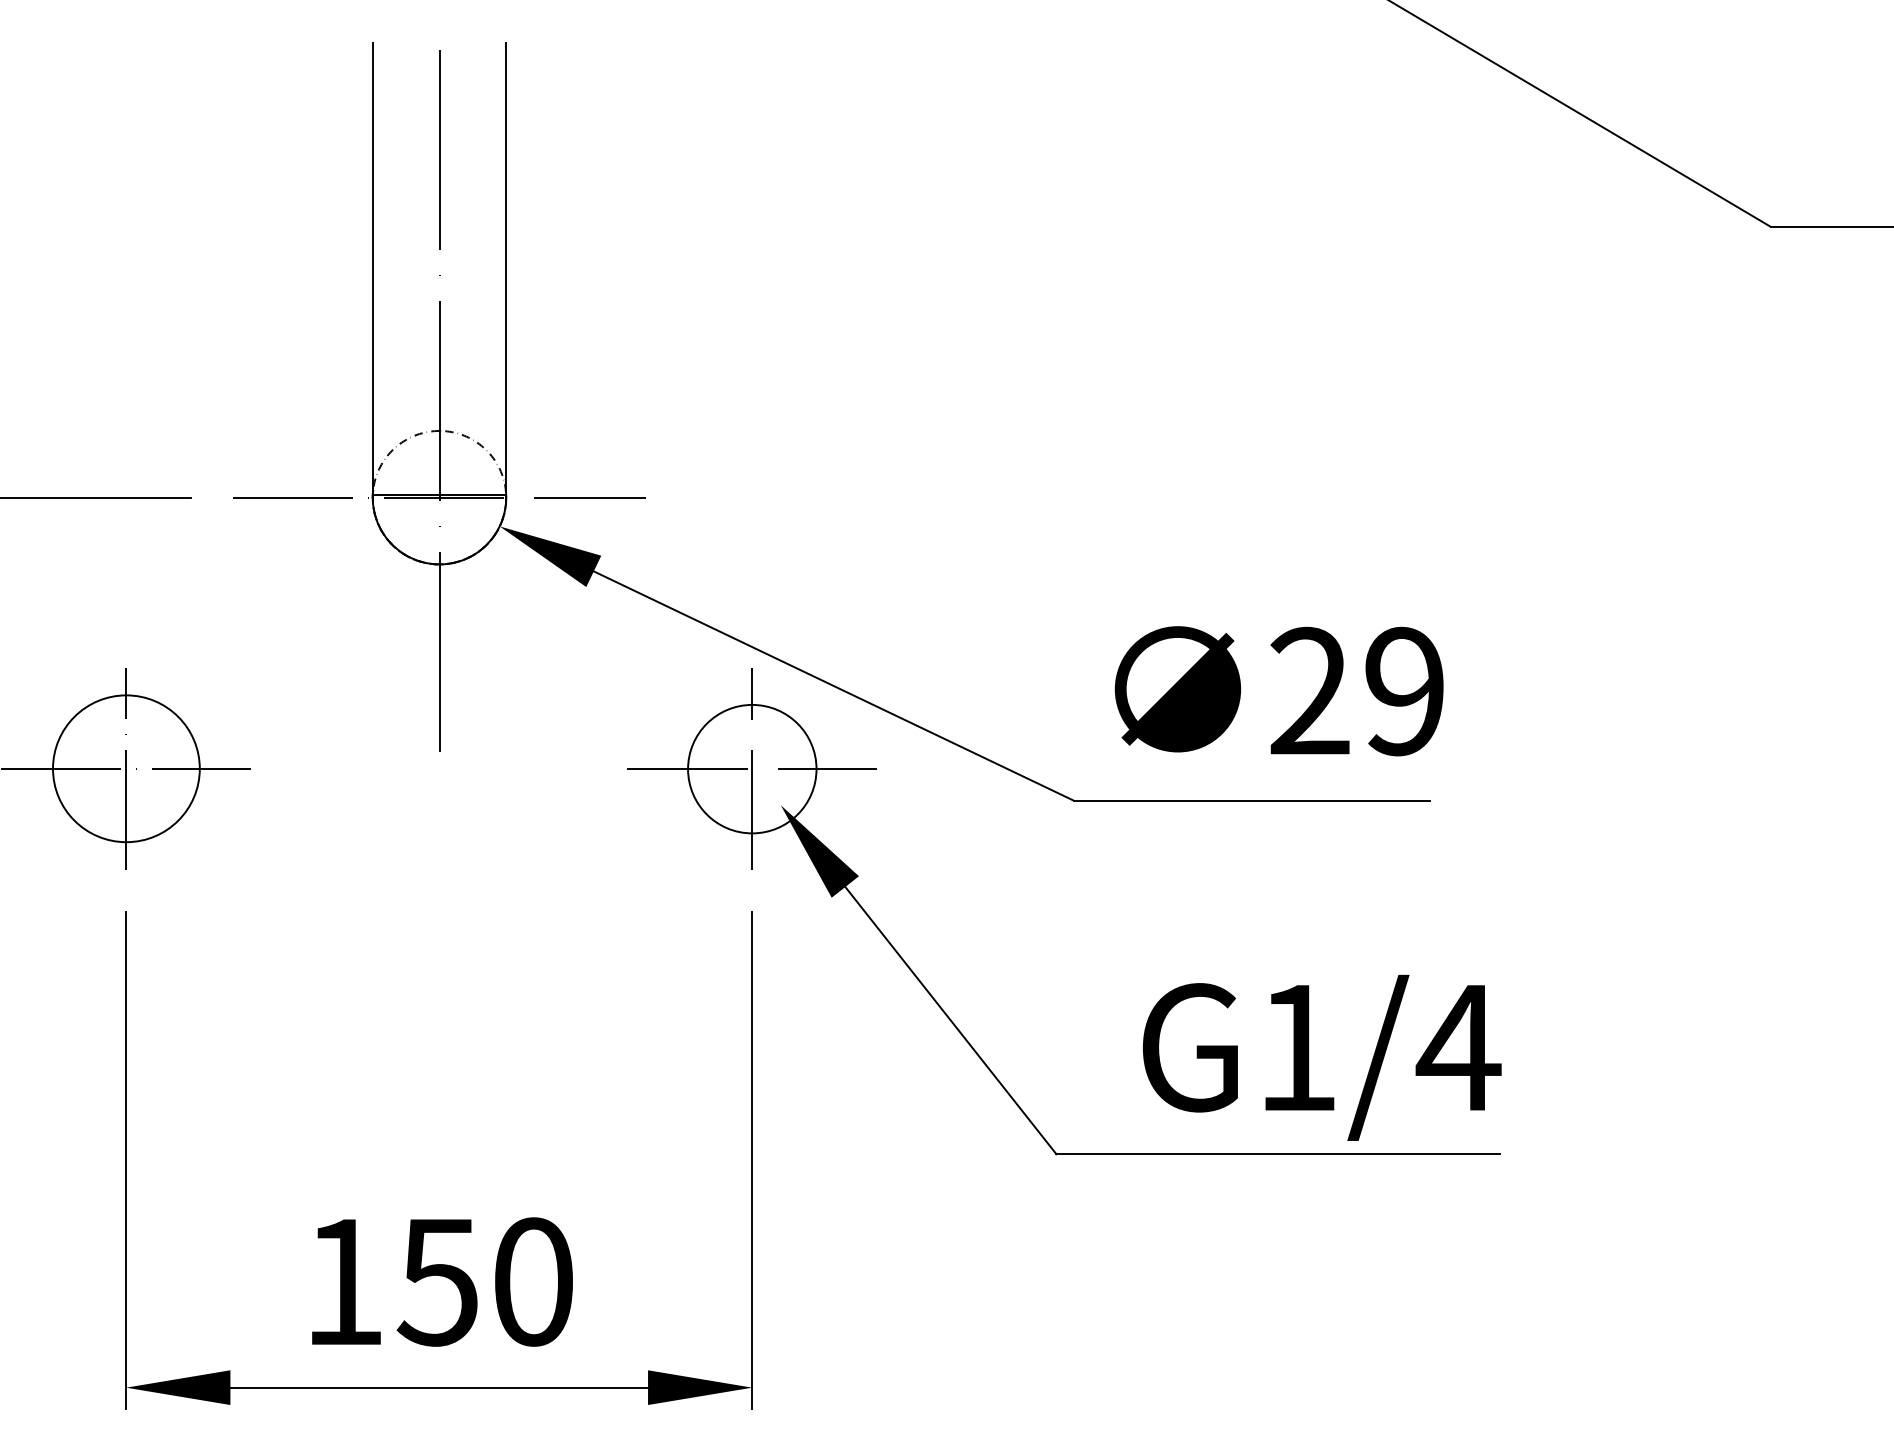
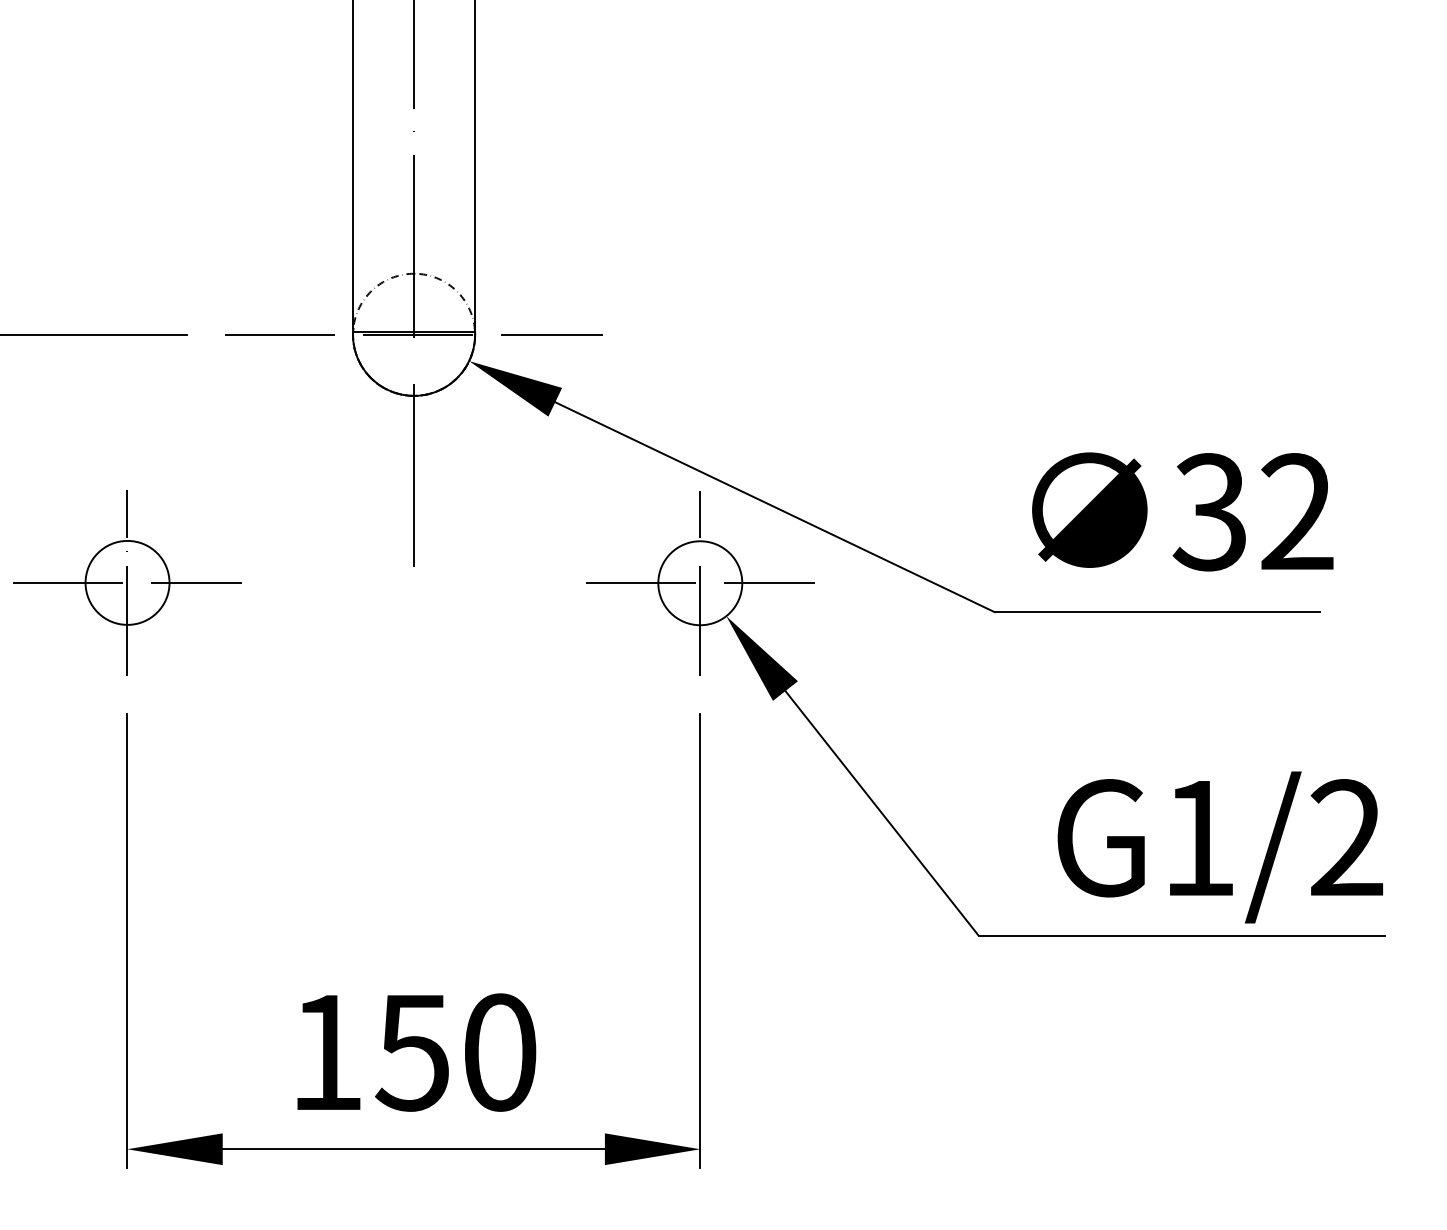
text: (1356, 691) -> (1253, 512), 29 -> 32
circle: (126, 768) -> (127, 582), size x0.62
circle: (752, 769) -> (700, 583), size x0.71
text: (1458, 1046) -> (1346, 837), G1/4 -> G1/2

